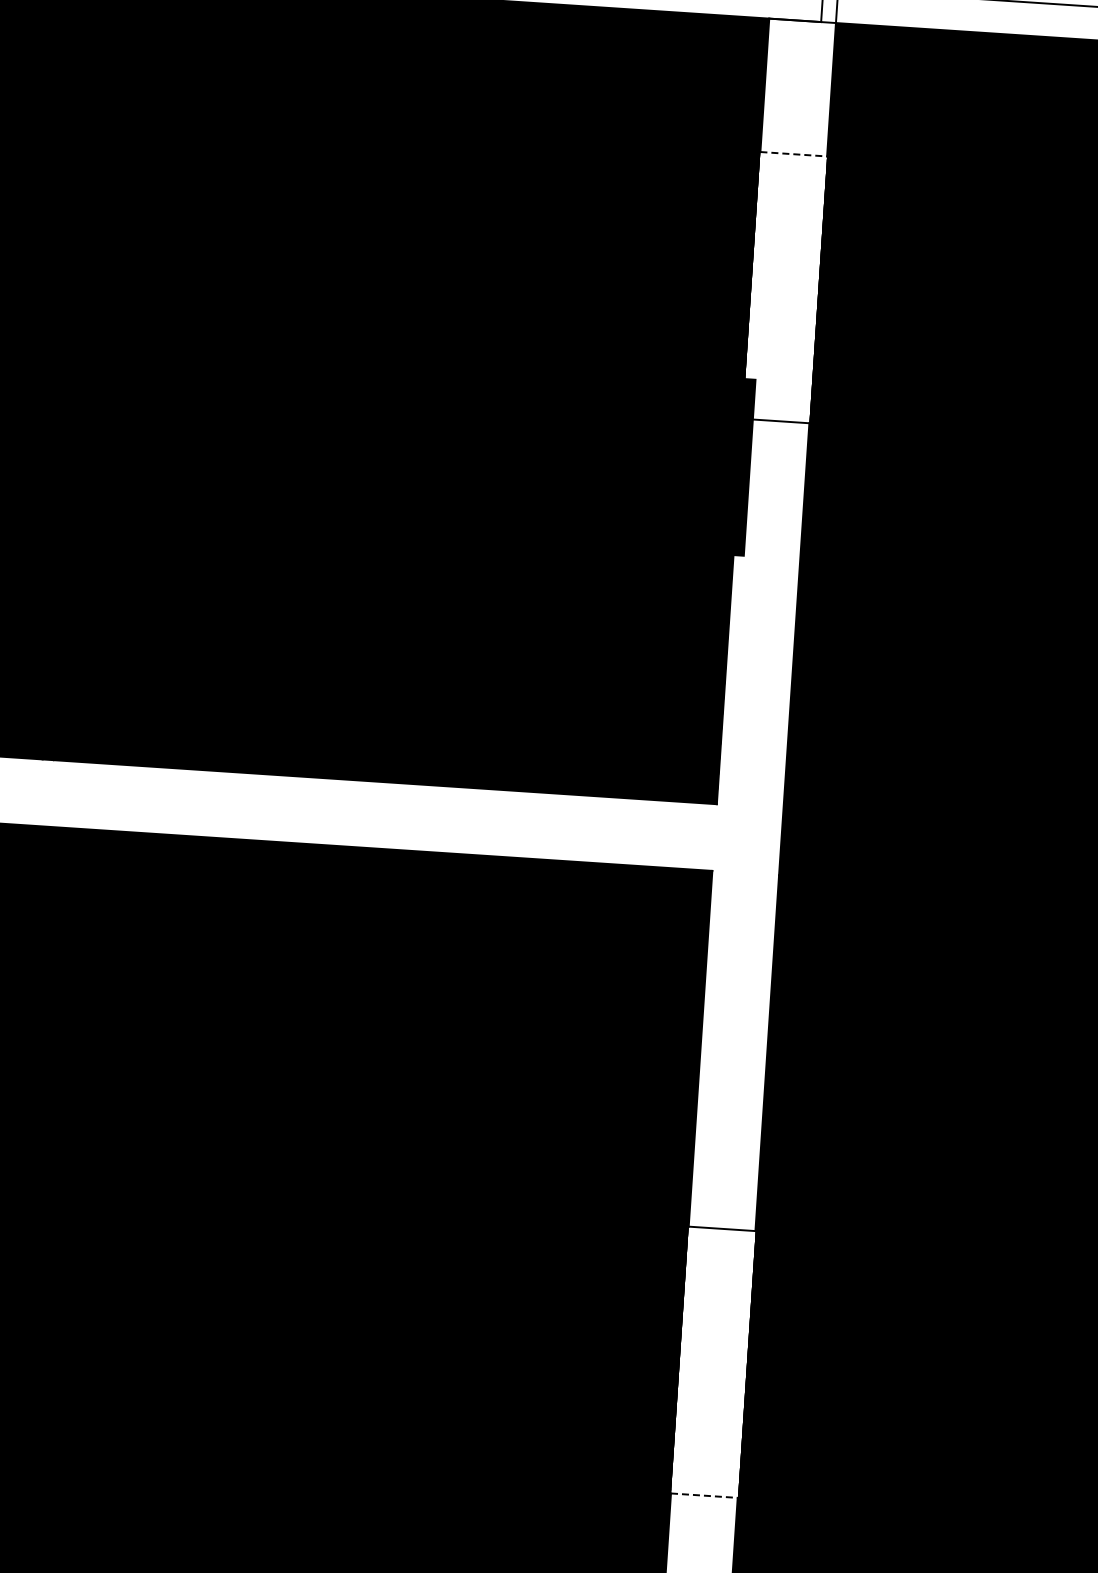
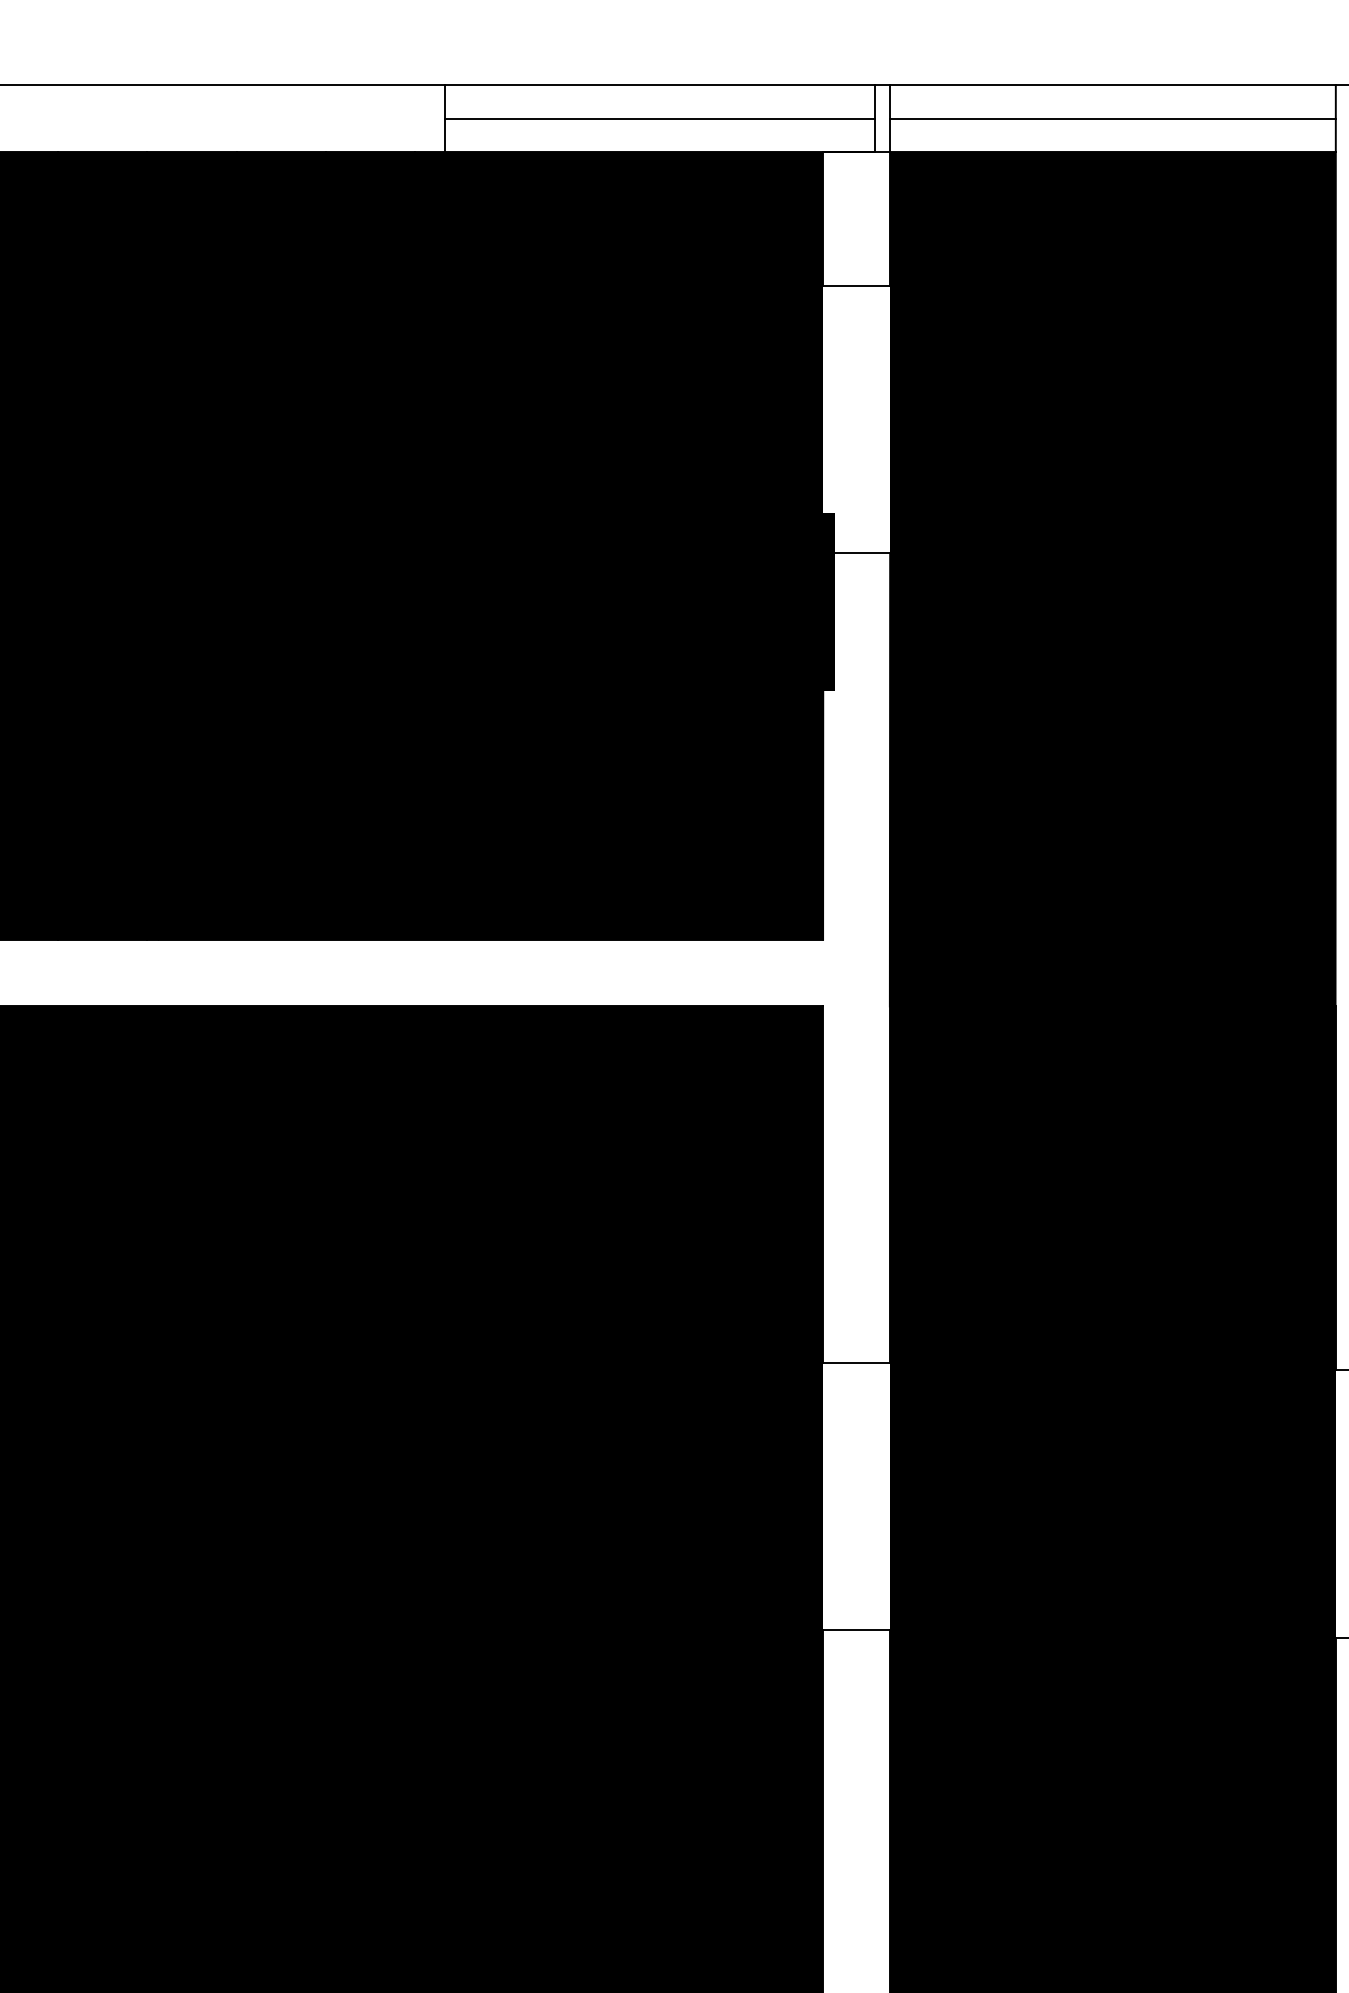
line: (794, 153) -> (857, 285), dashed -> solid
line: (704, 1495) -> (856, 1630), dashed -> solid

